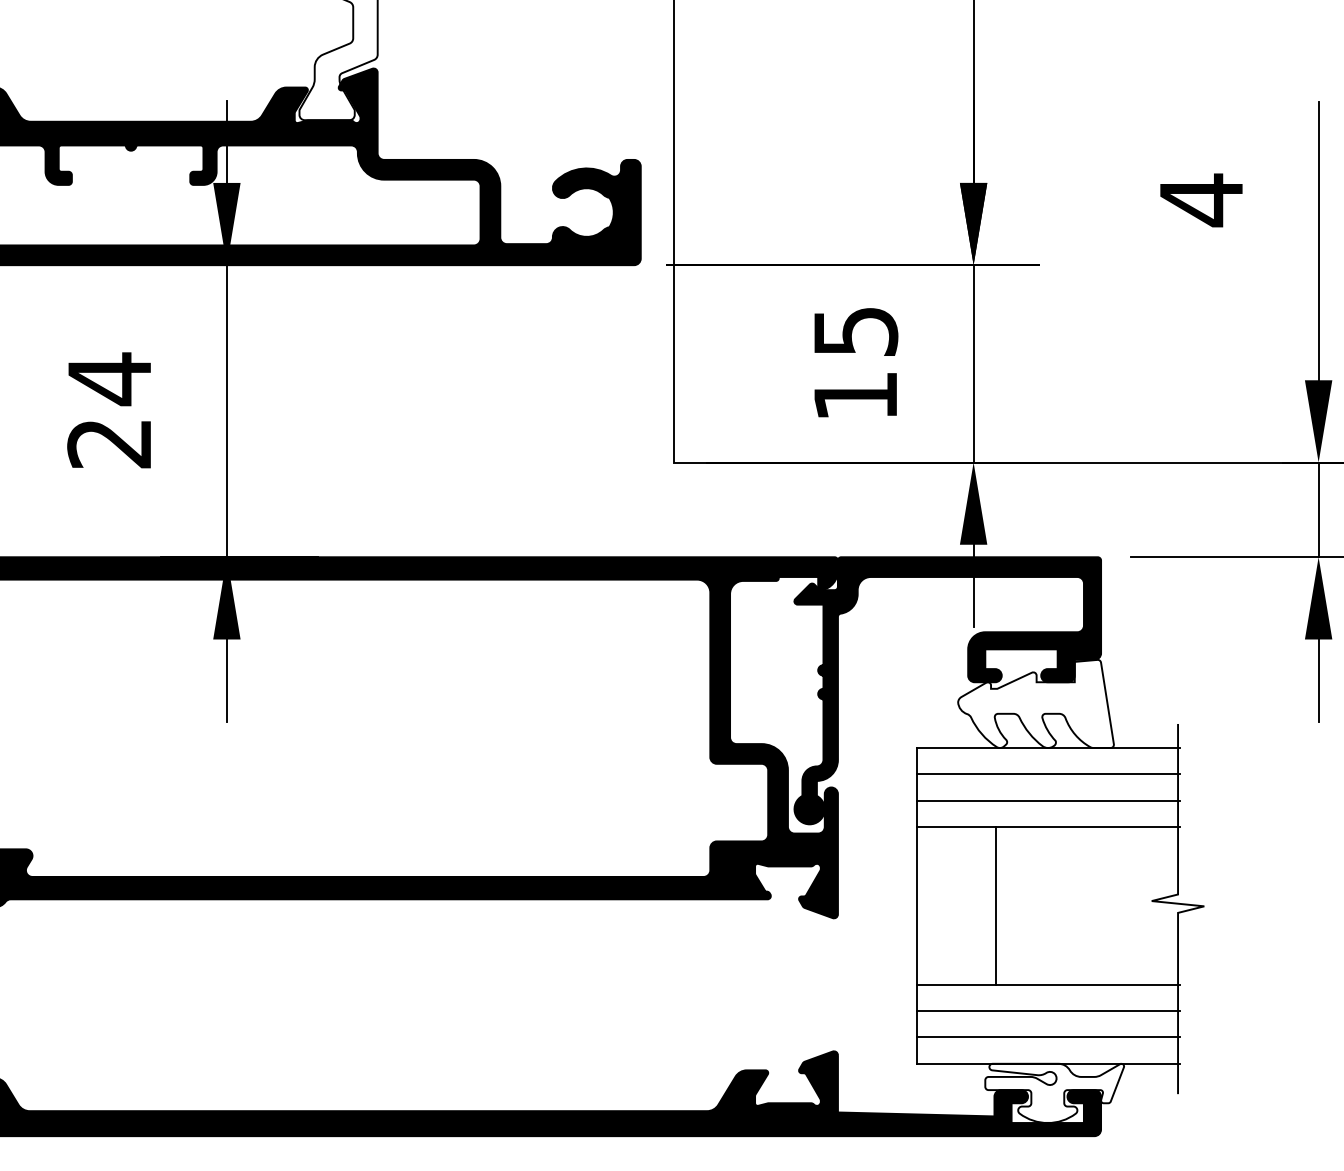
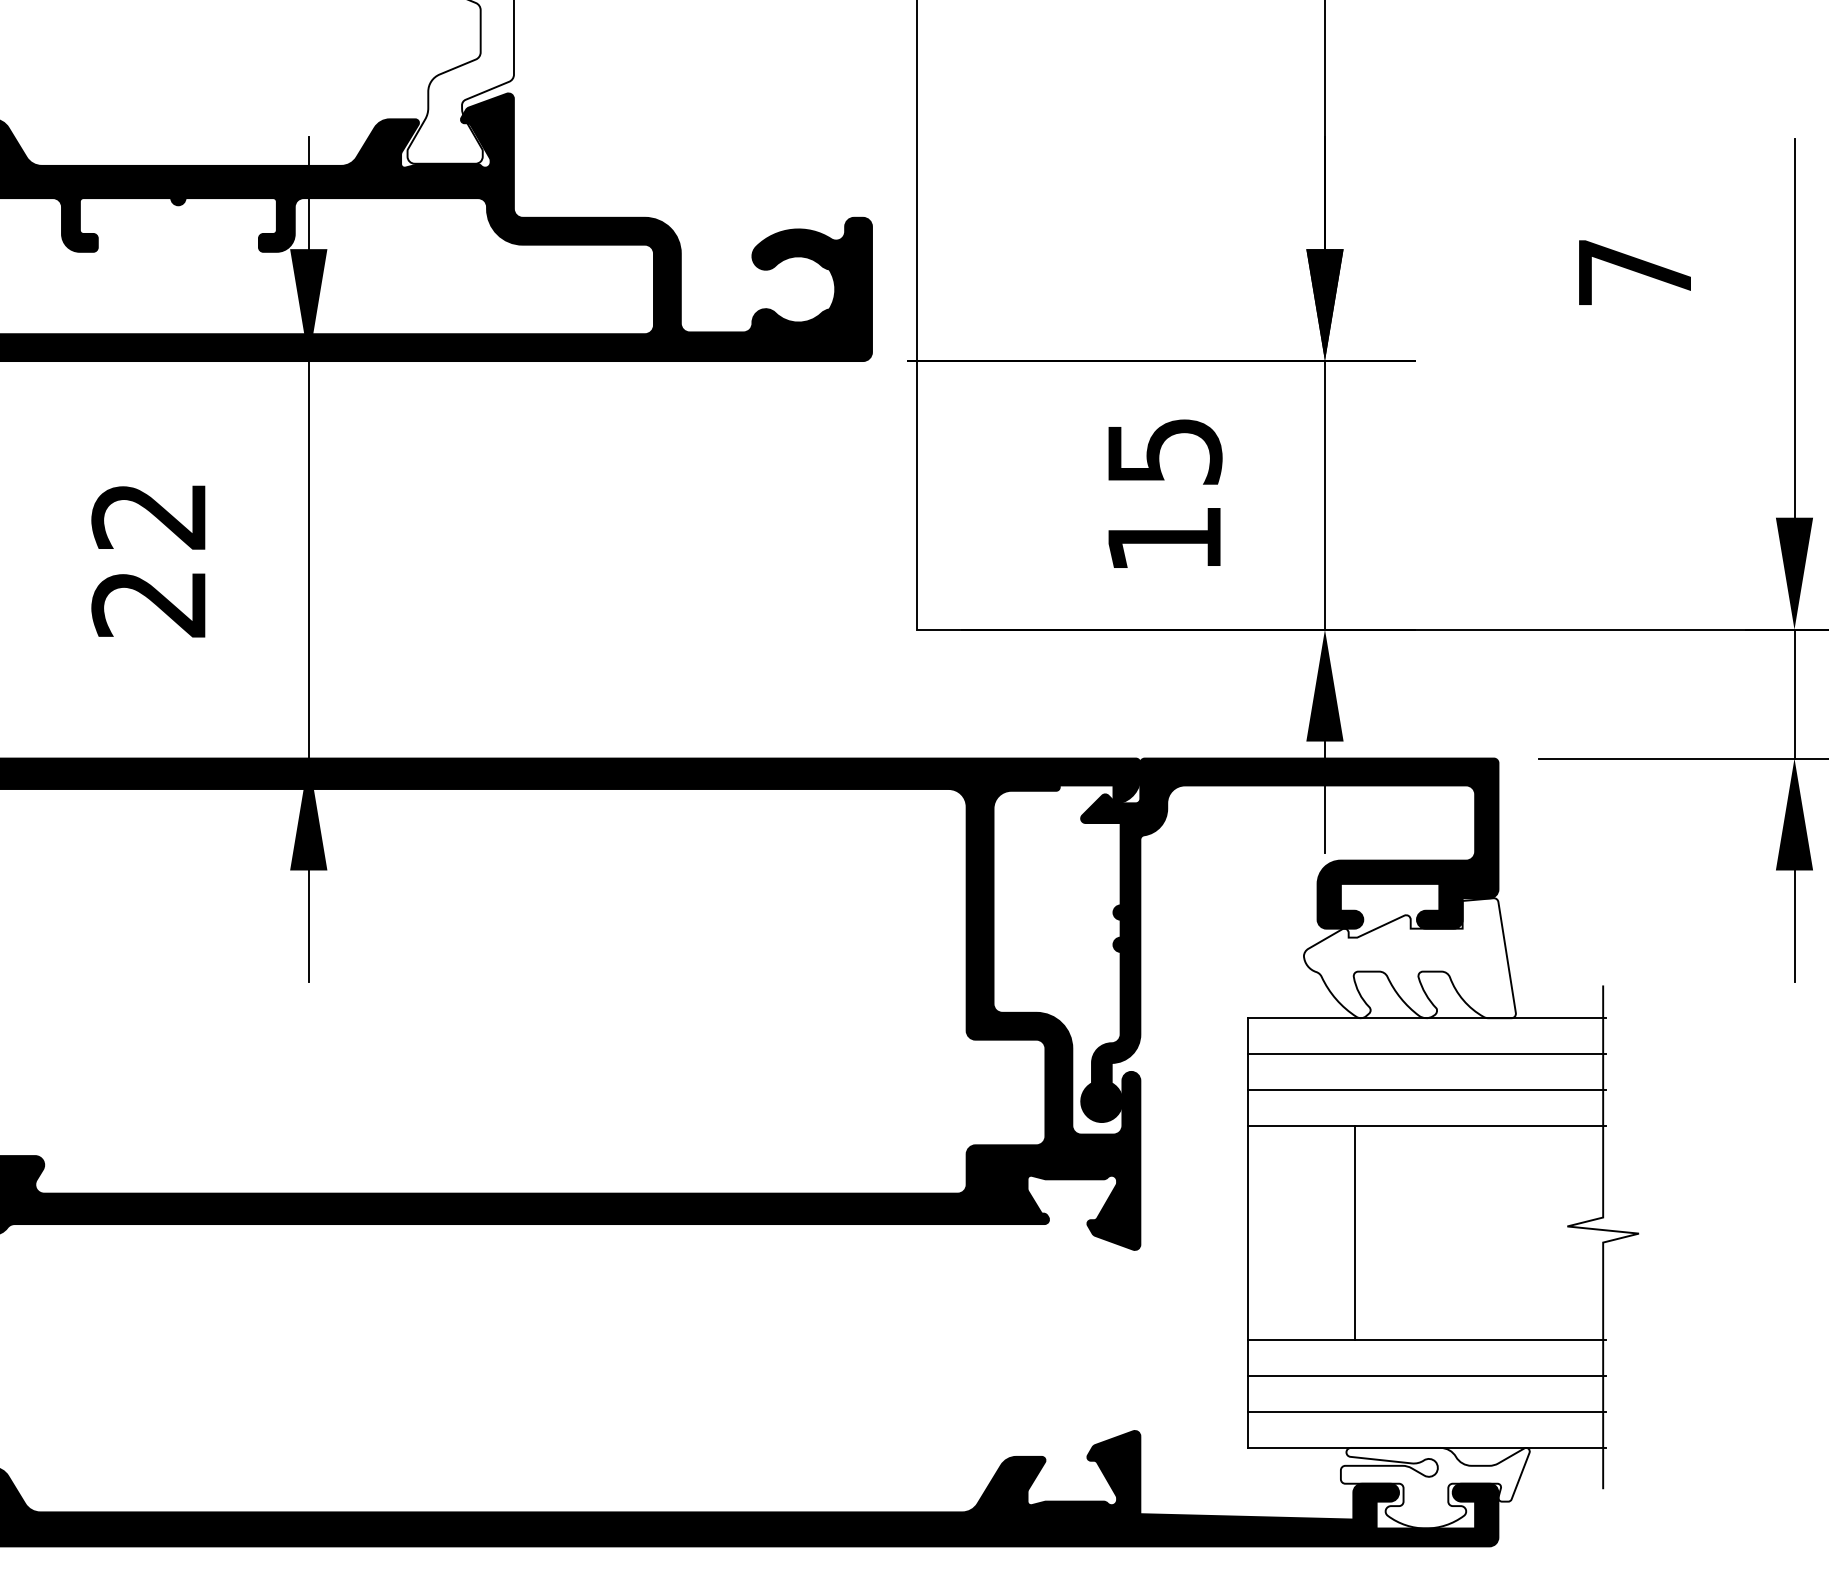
text: (1201, 200) -> (1634, 272), 4 -> 7
text: (109, 378) -> (148, 515), 24 -> 22

